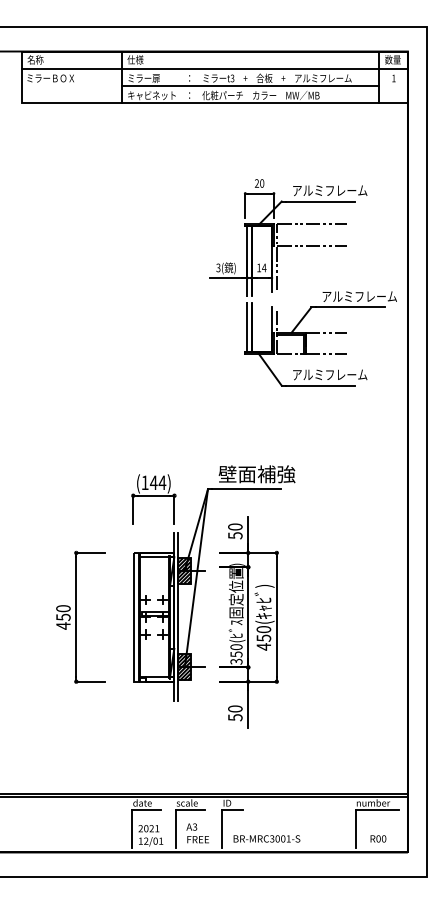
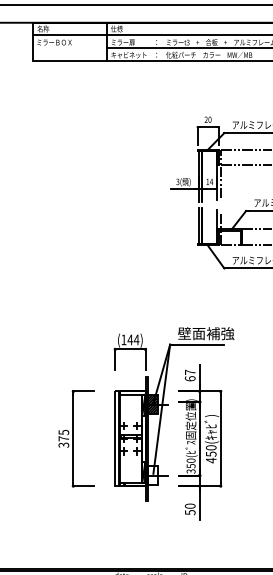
text: (235, 531) -> (190, 375), 50 -> 67
text: (63, 617) -> (63, 438), 450 -> 375
hatch: (183, 667) -> (152, 475), removed

